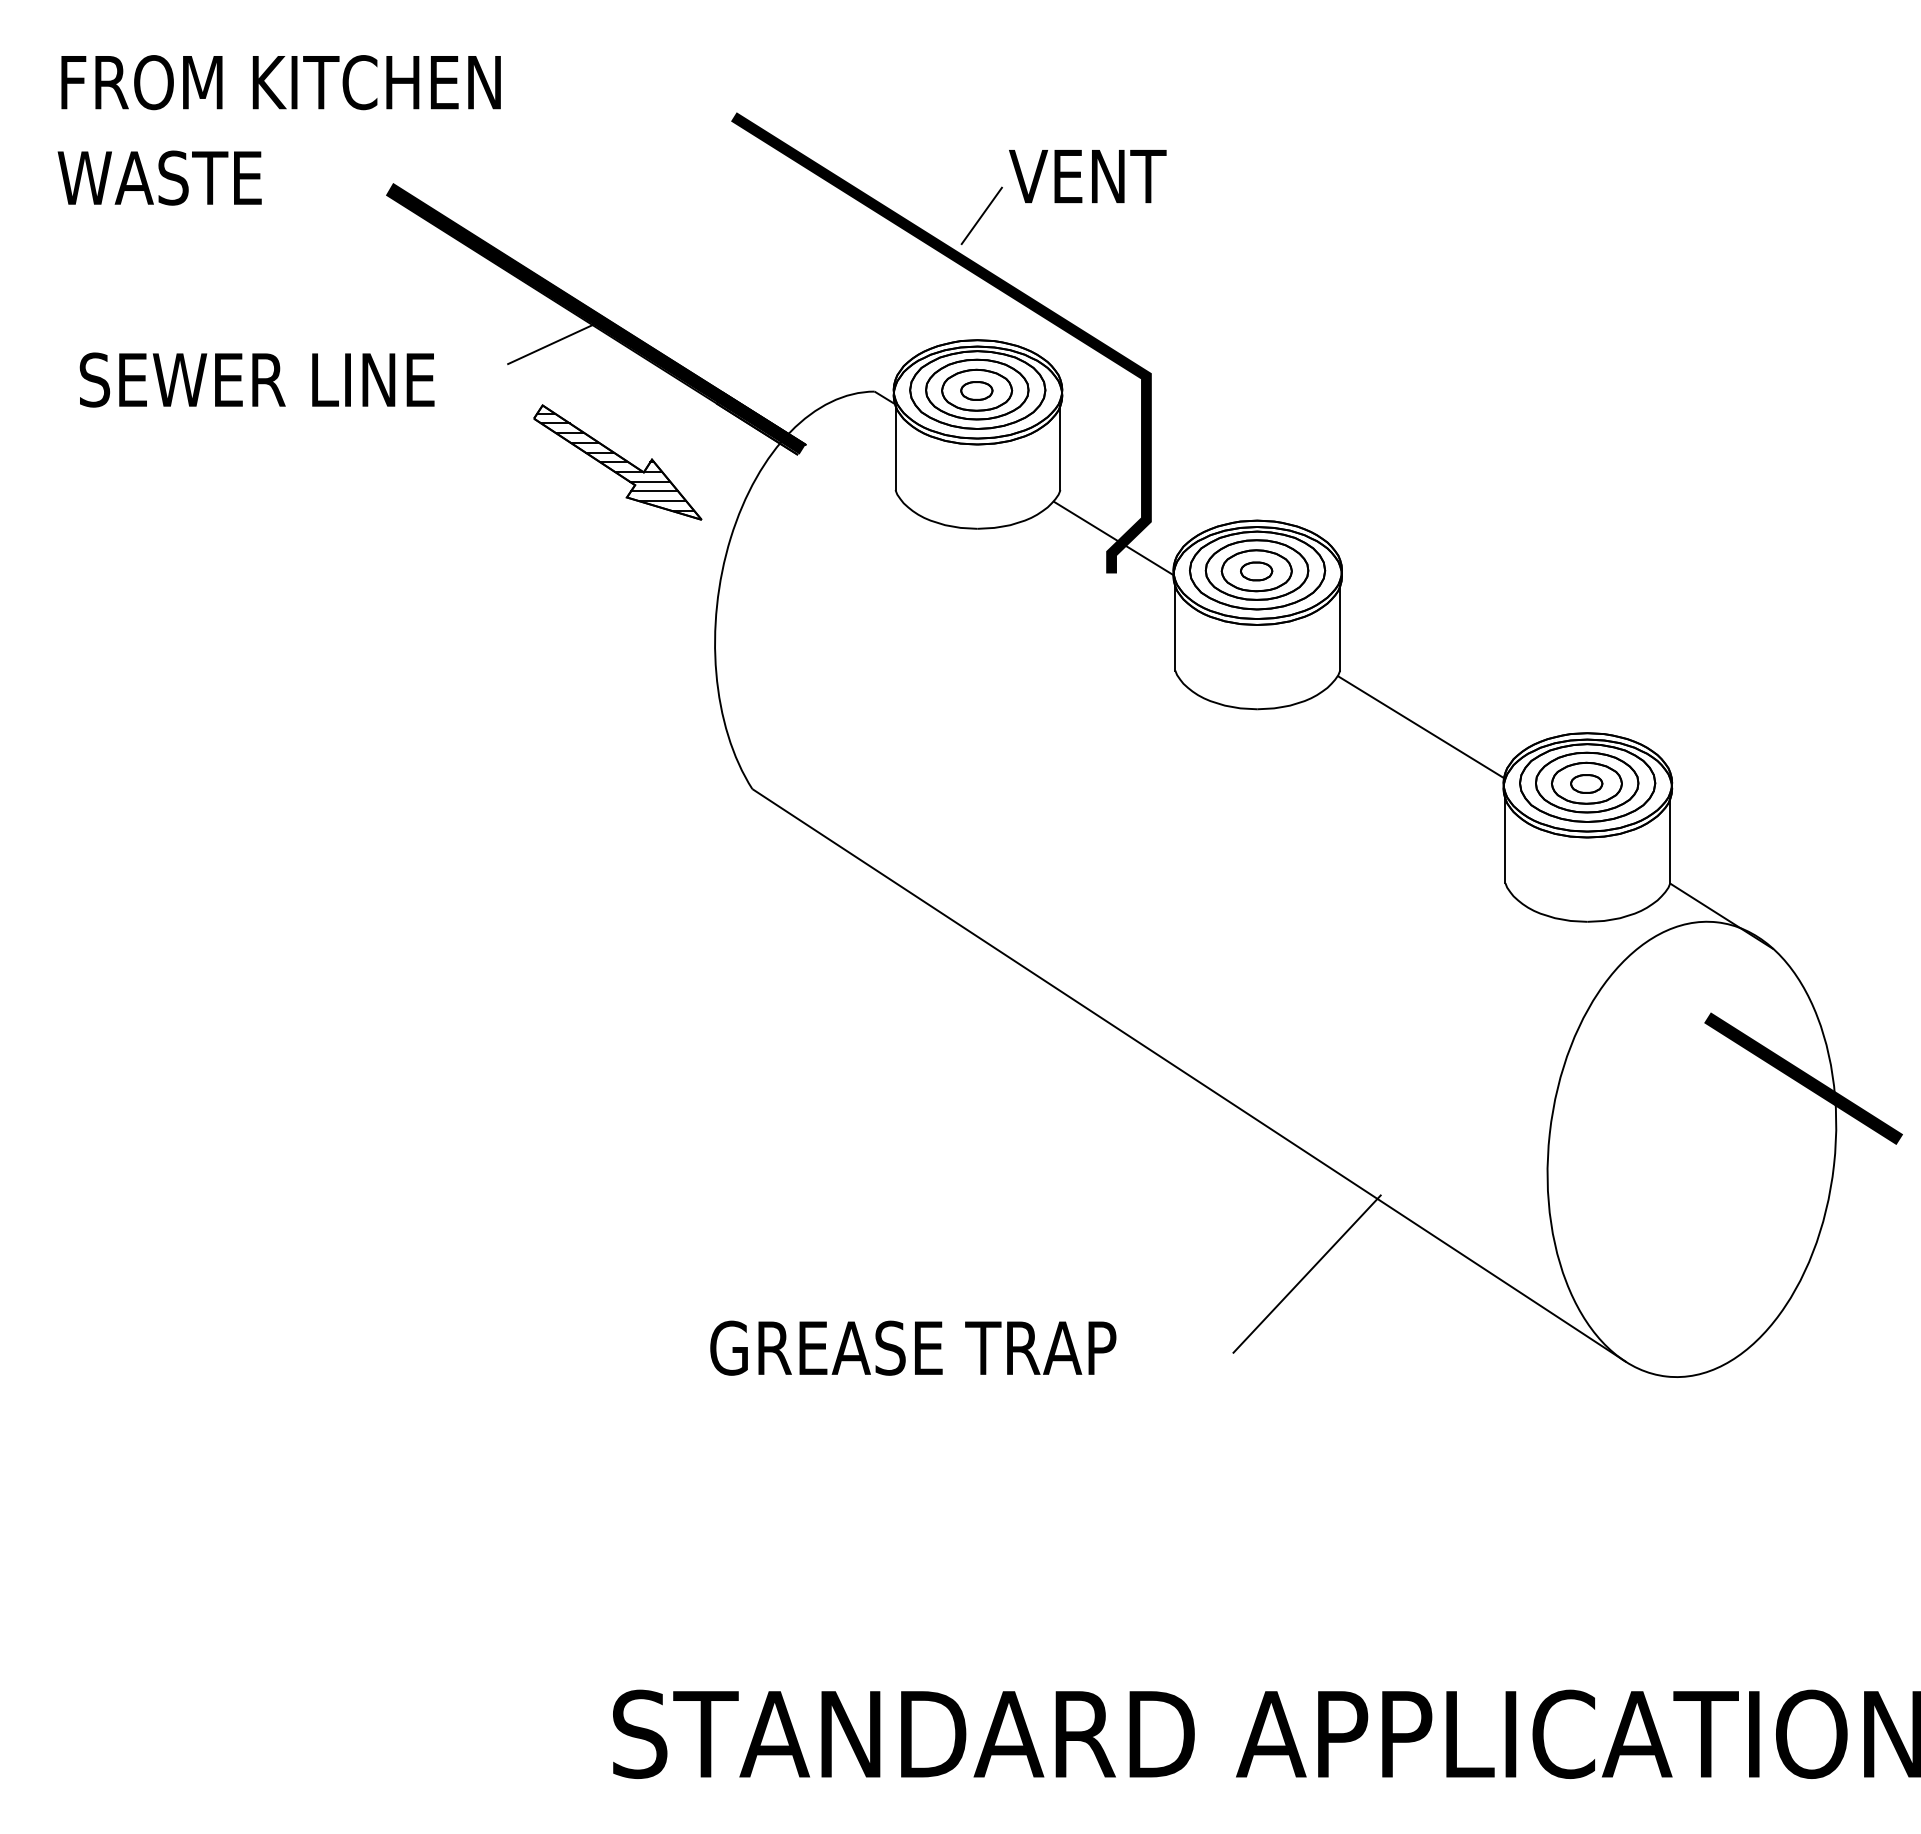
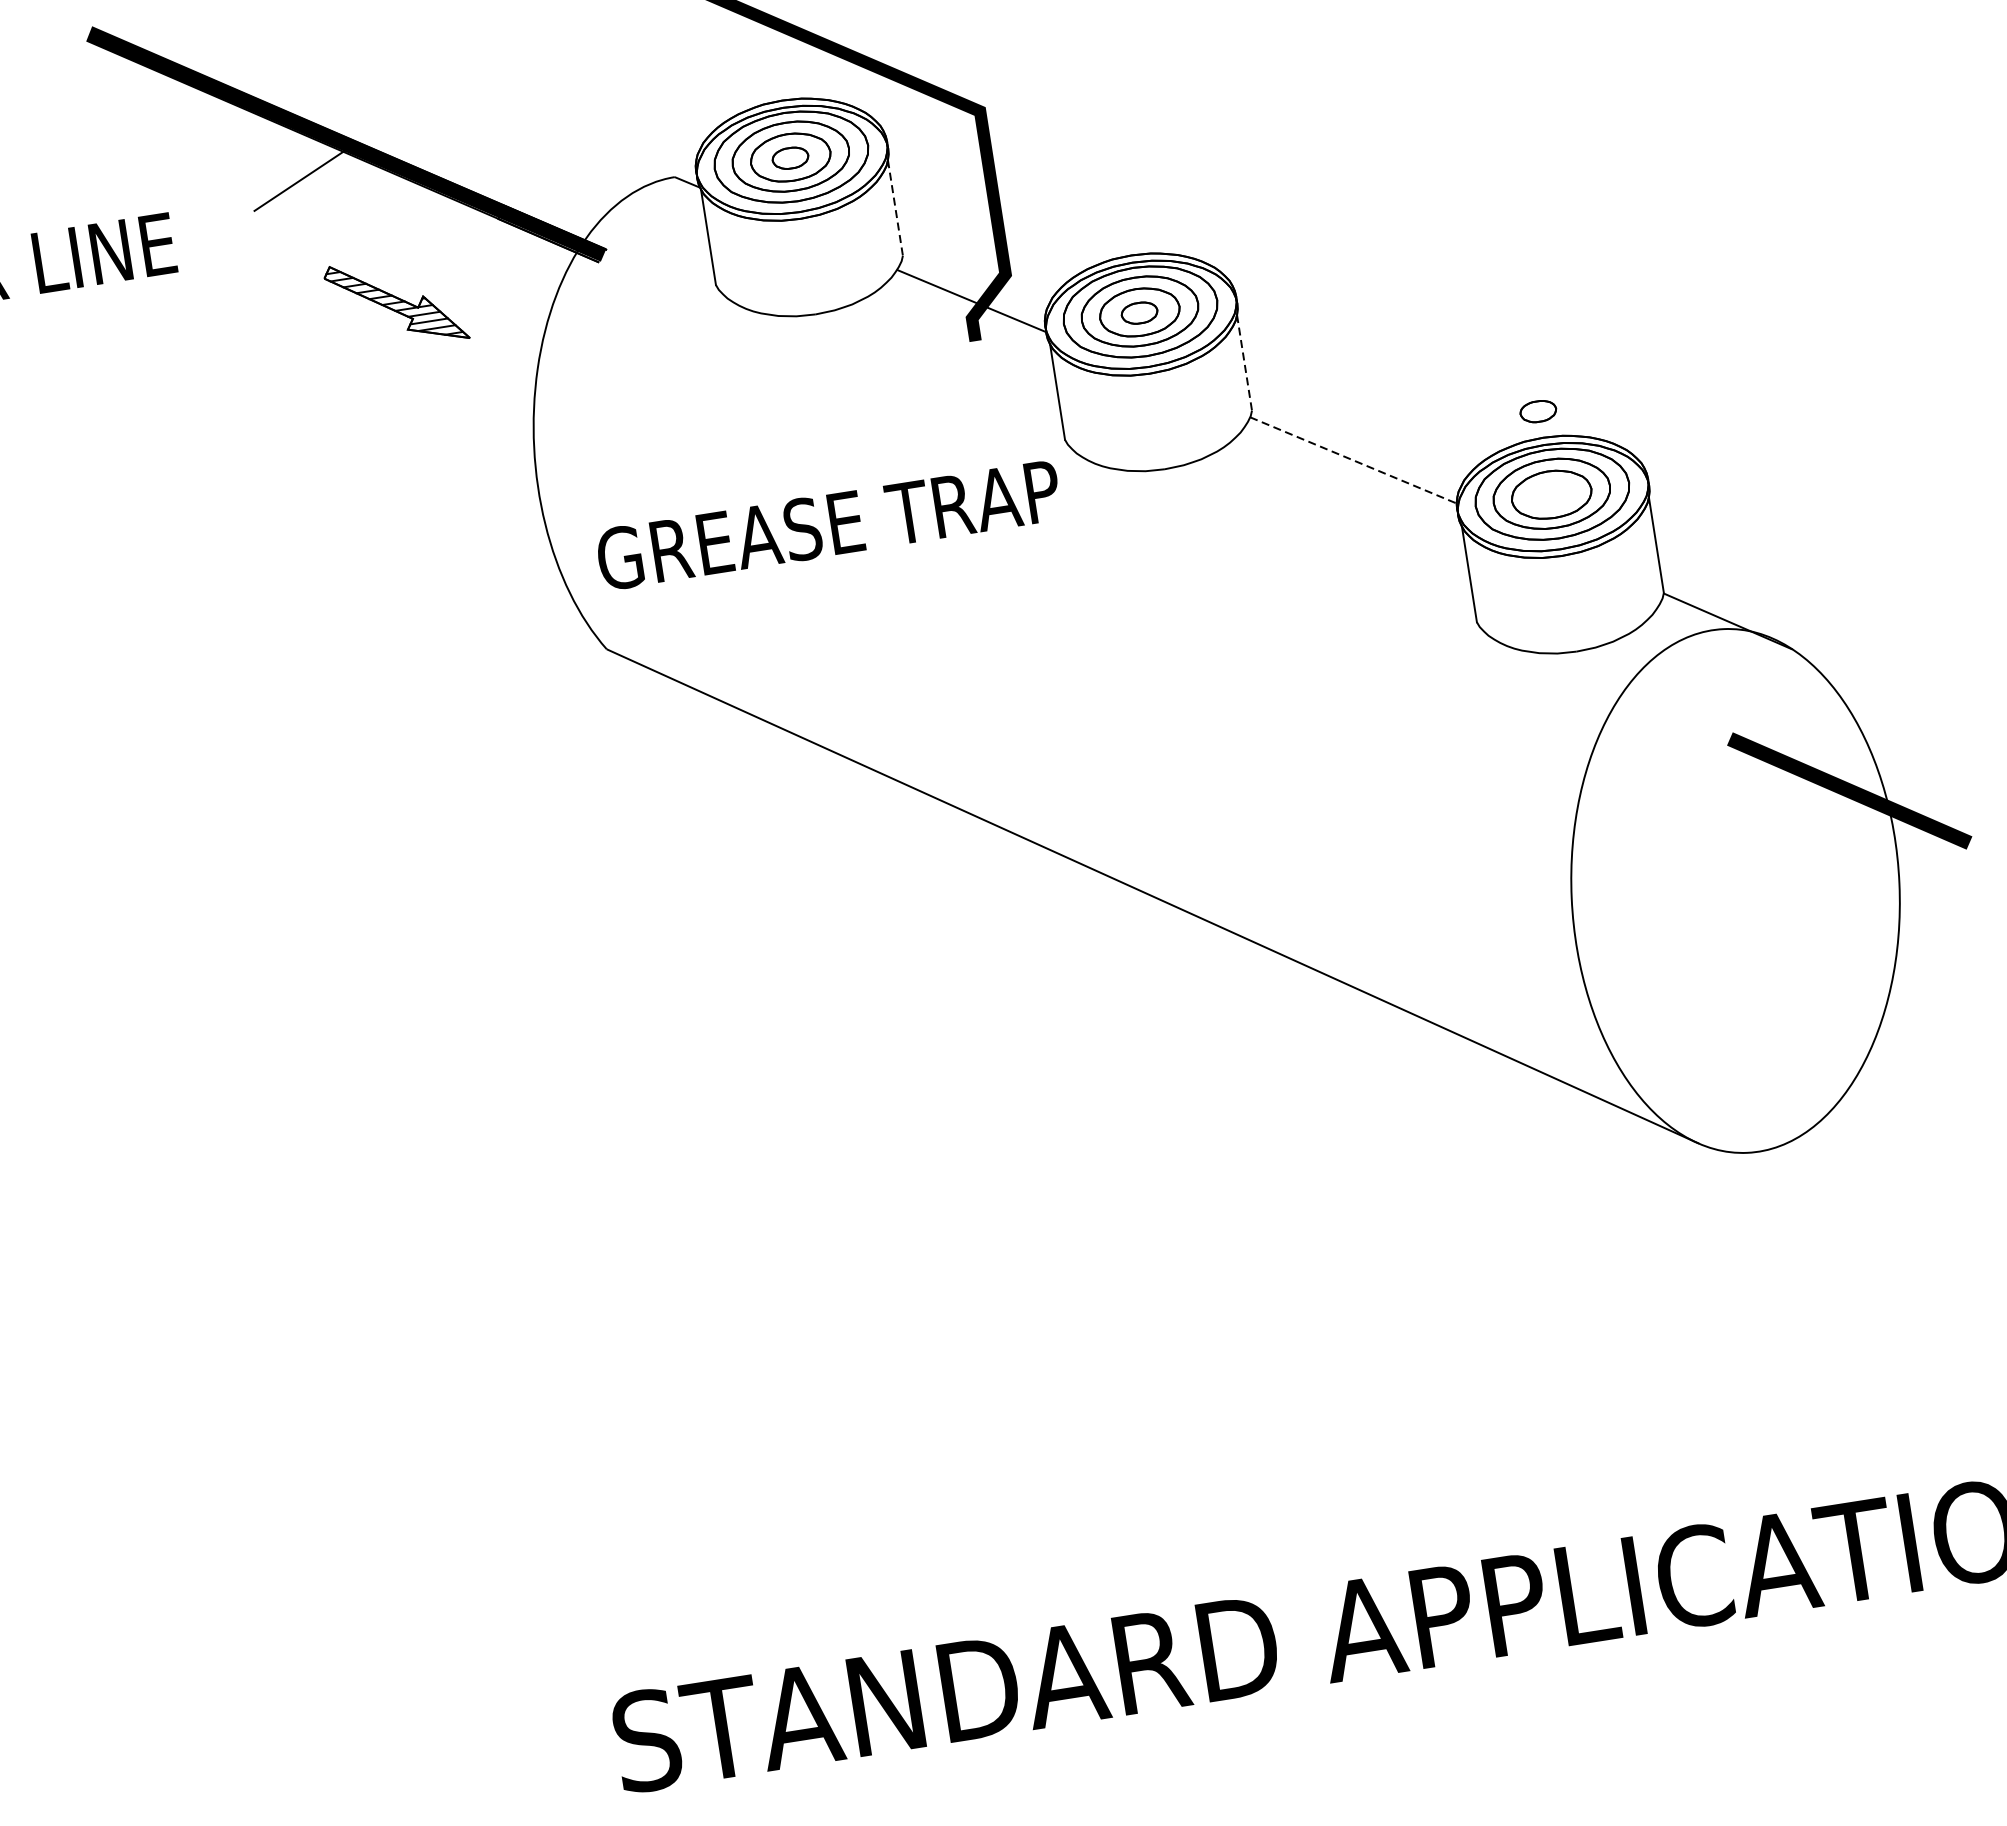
line: (1060, 448) -> (895, 208), solid -> dashed
part: (617, 462) -> (395, 303), size x0.7
line: (1340, 628) -> (1244, 362), solid -> dashed
line: (1420, 727) -> (1353, 460), solid -> dashed
part: (1586, 783) -> (1538, 411), moved
line: (1306, 1273) -> (1320, 1099), removed
text: (913, 1347) -> (828, 524), moved

